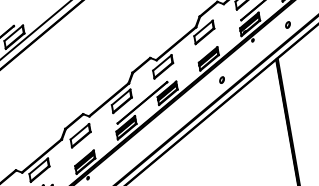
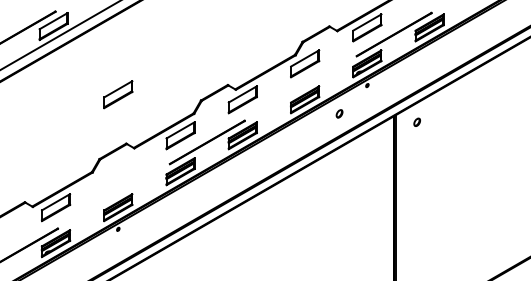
part: (287, 24) -> (416, 121), moved
part: (221, 79) -> (339, 113), moved
part: (80, 135) -> (118, 94), moved

